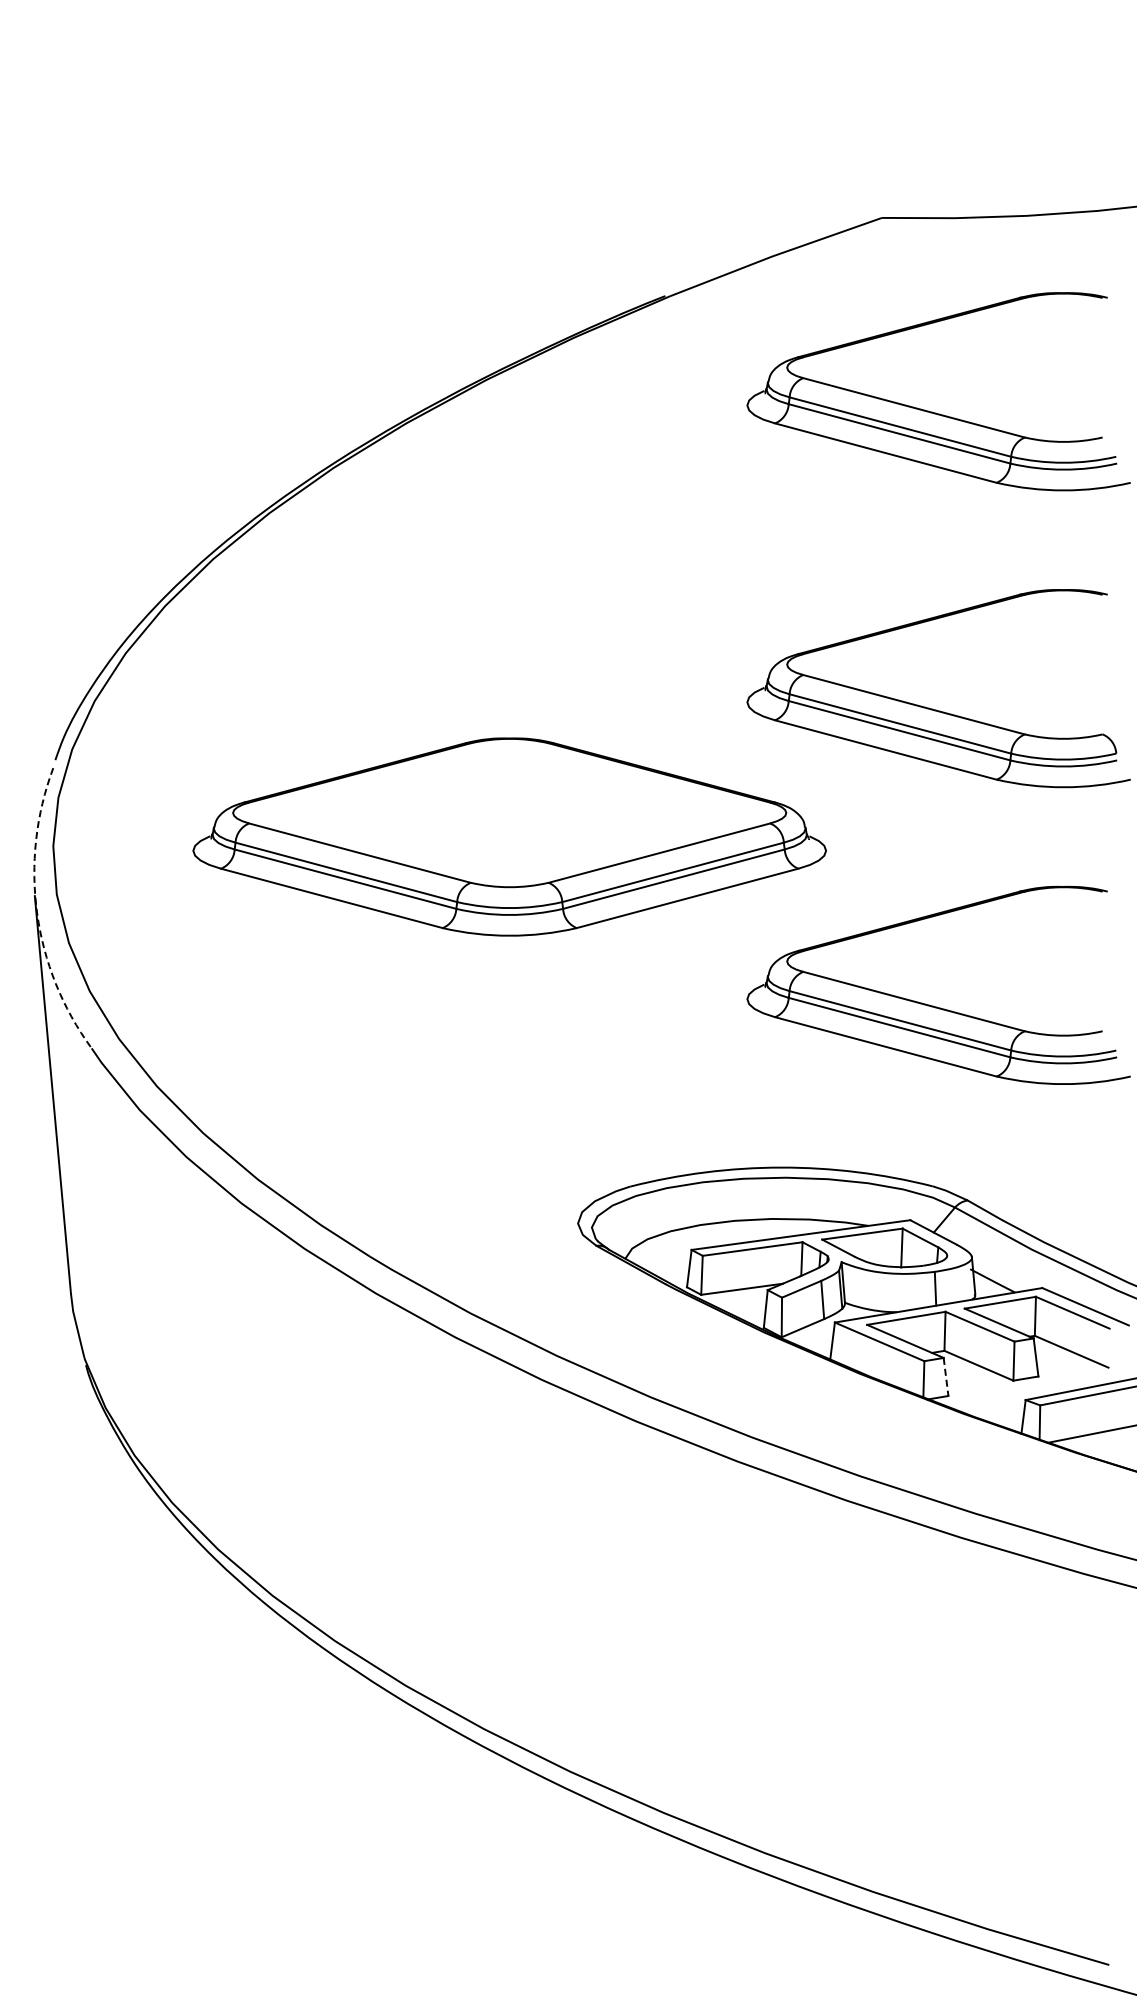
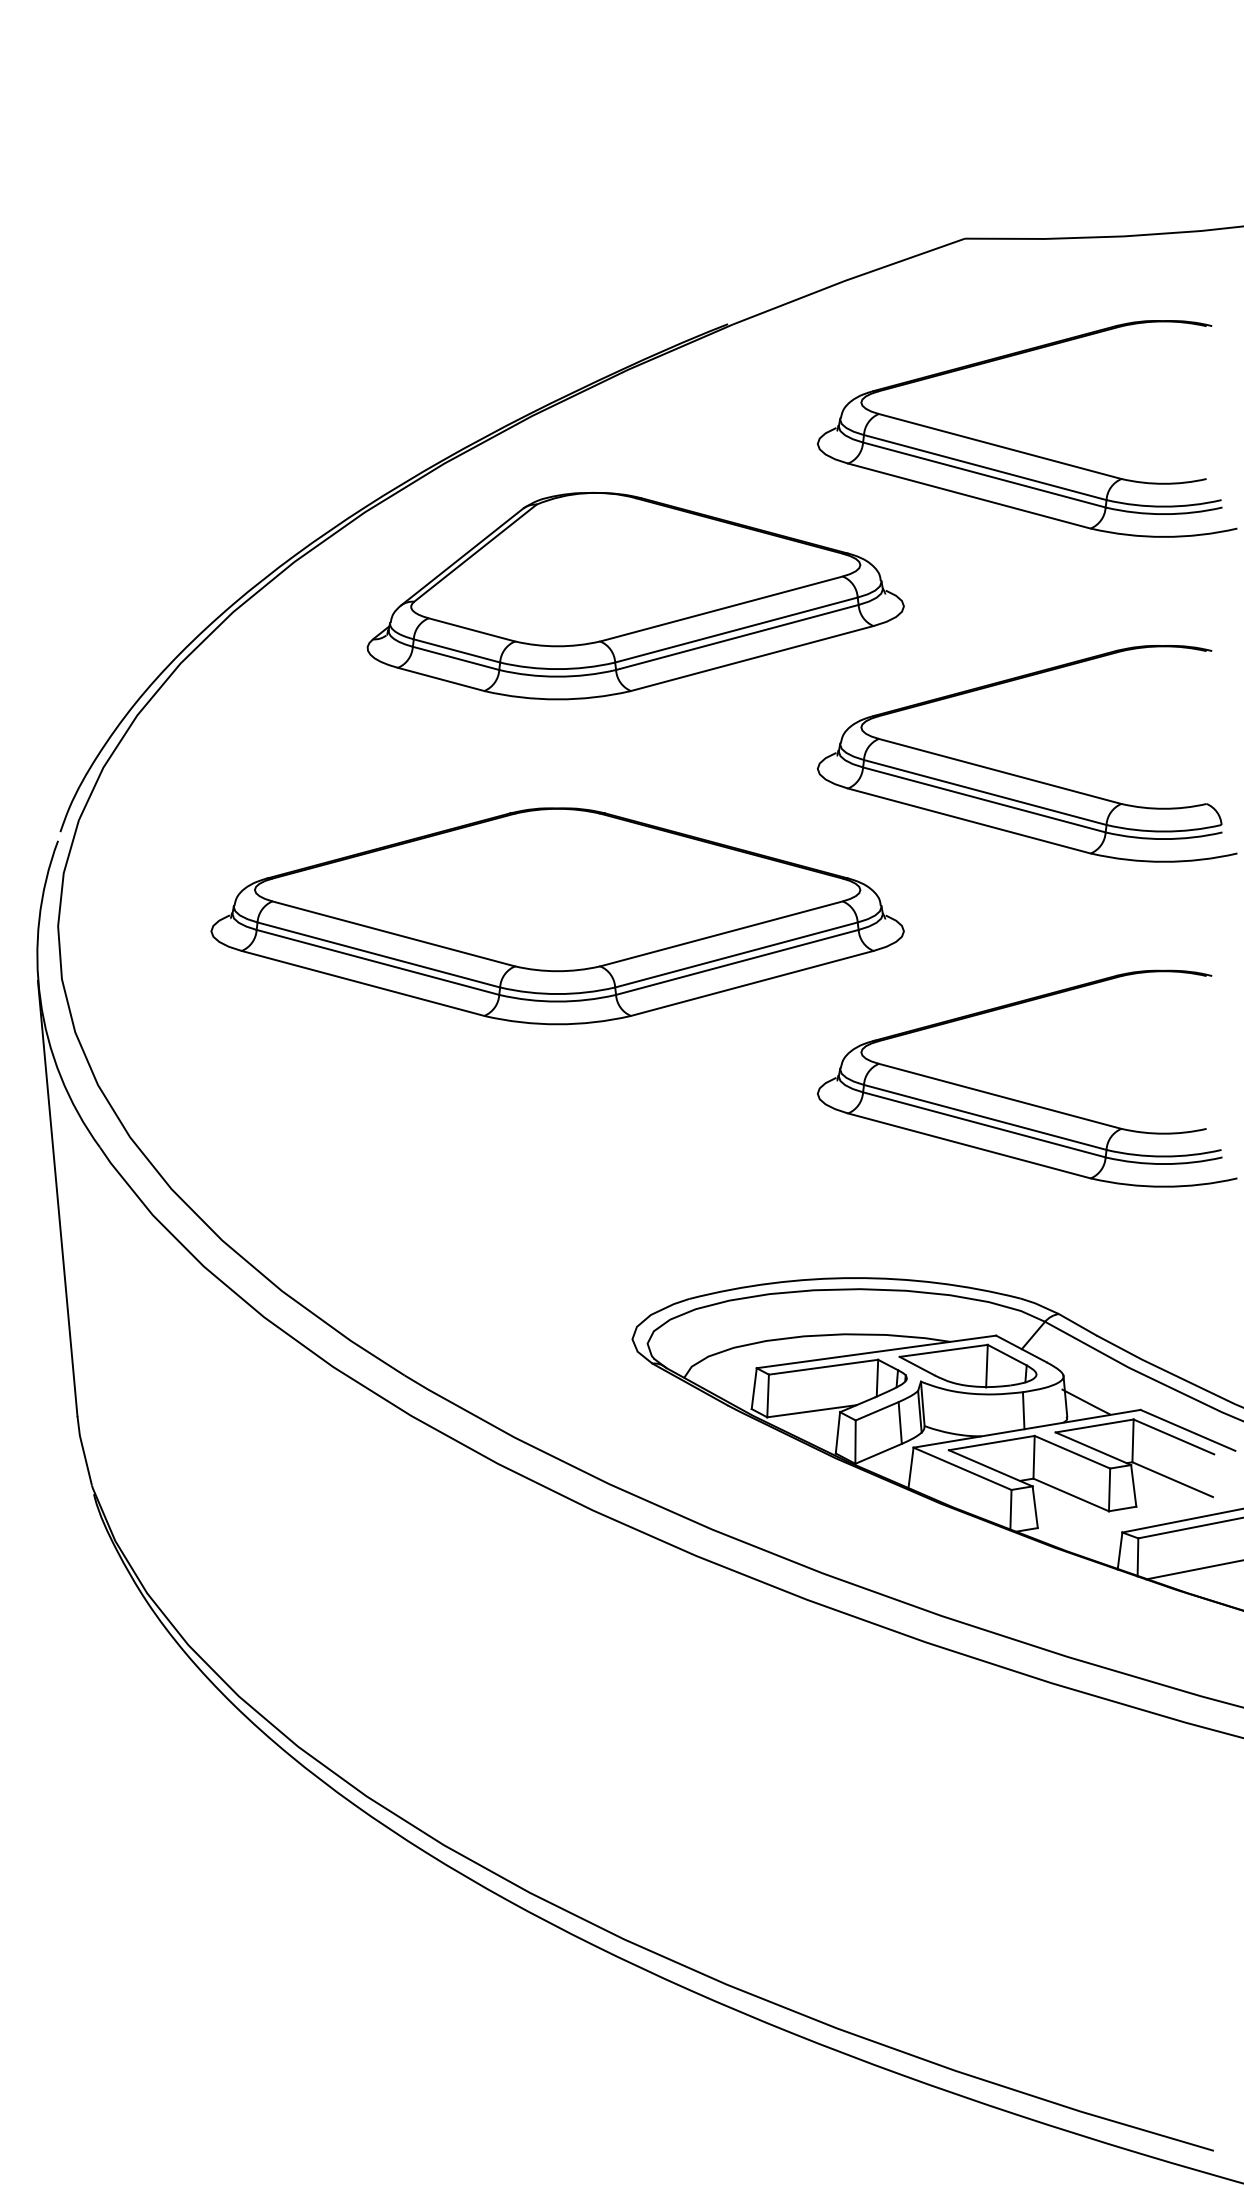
part: (580, 544) -> (635, 596), added
arc: (37, 913) -> (40, 999), dashed -> solid
line: (946, 1377) -> (1035, 1507), dashed -> solid

